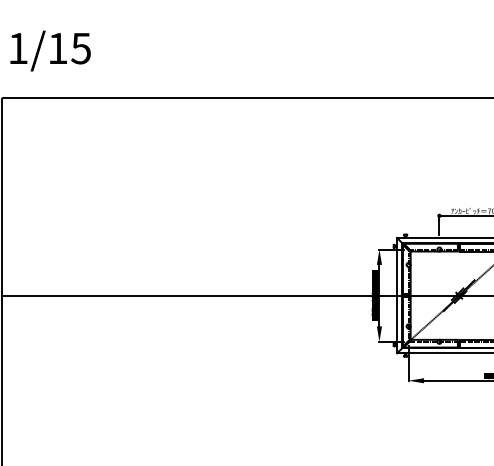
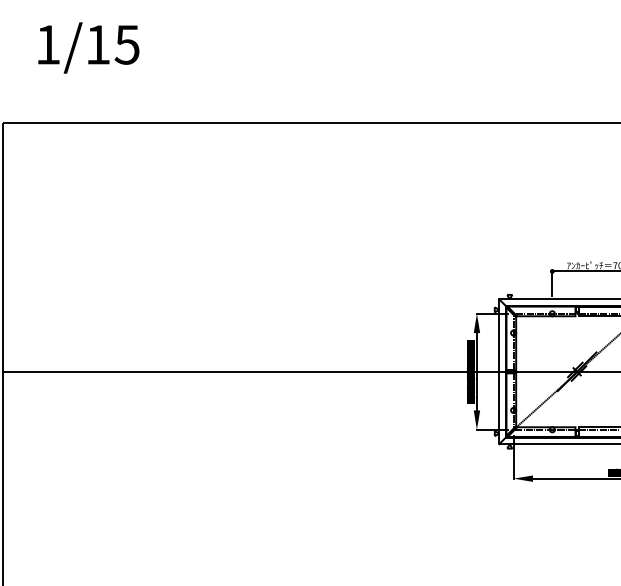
text: (50, 50) -> (88, 47), moved

